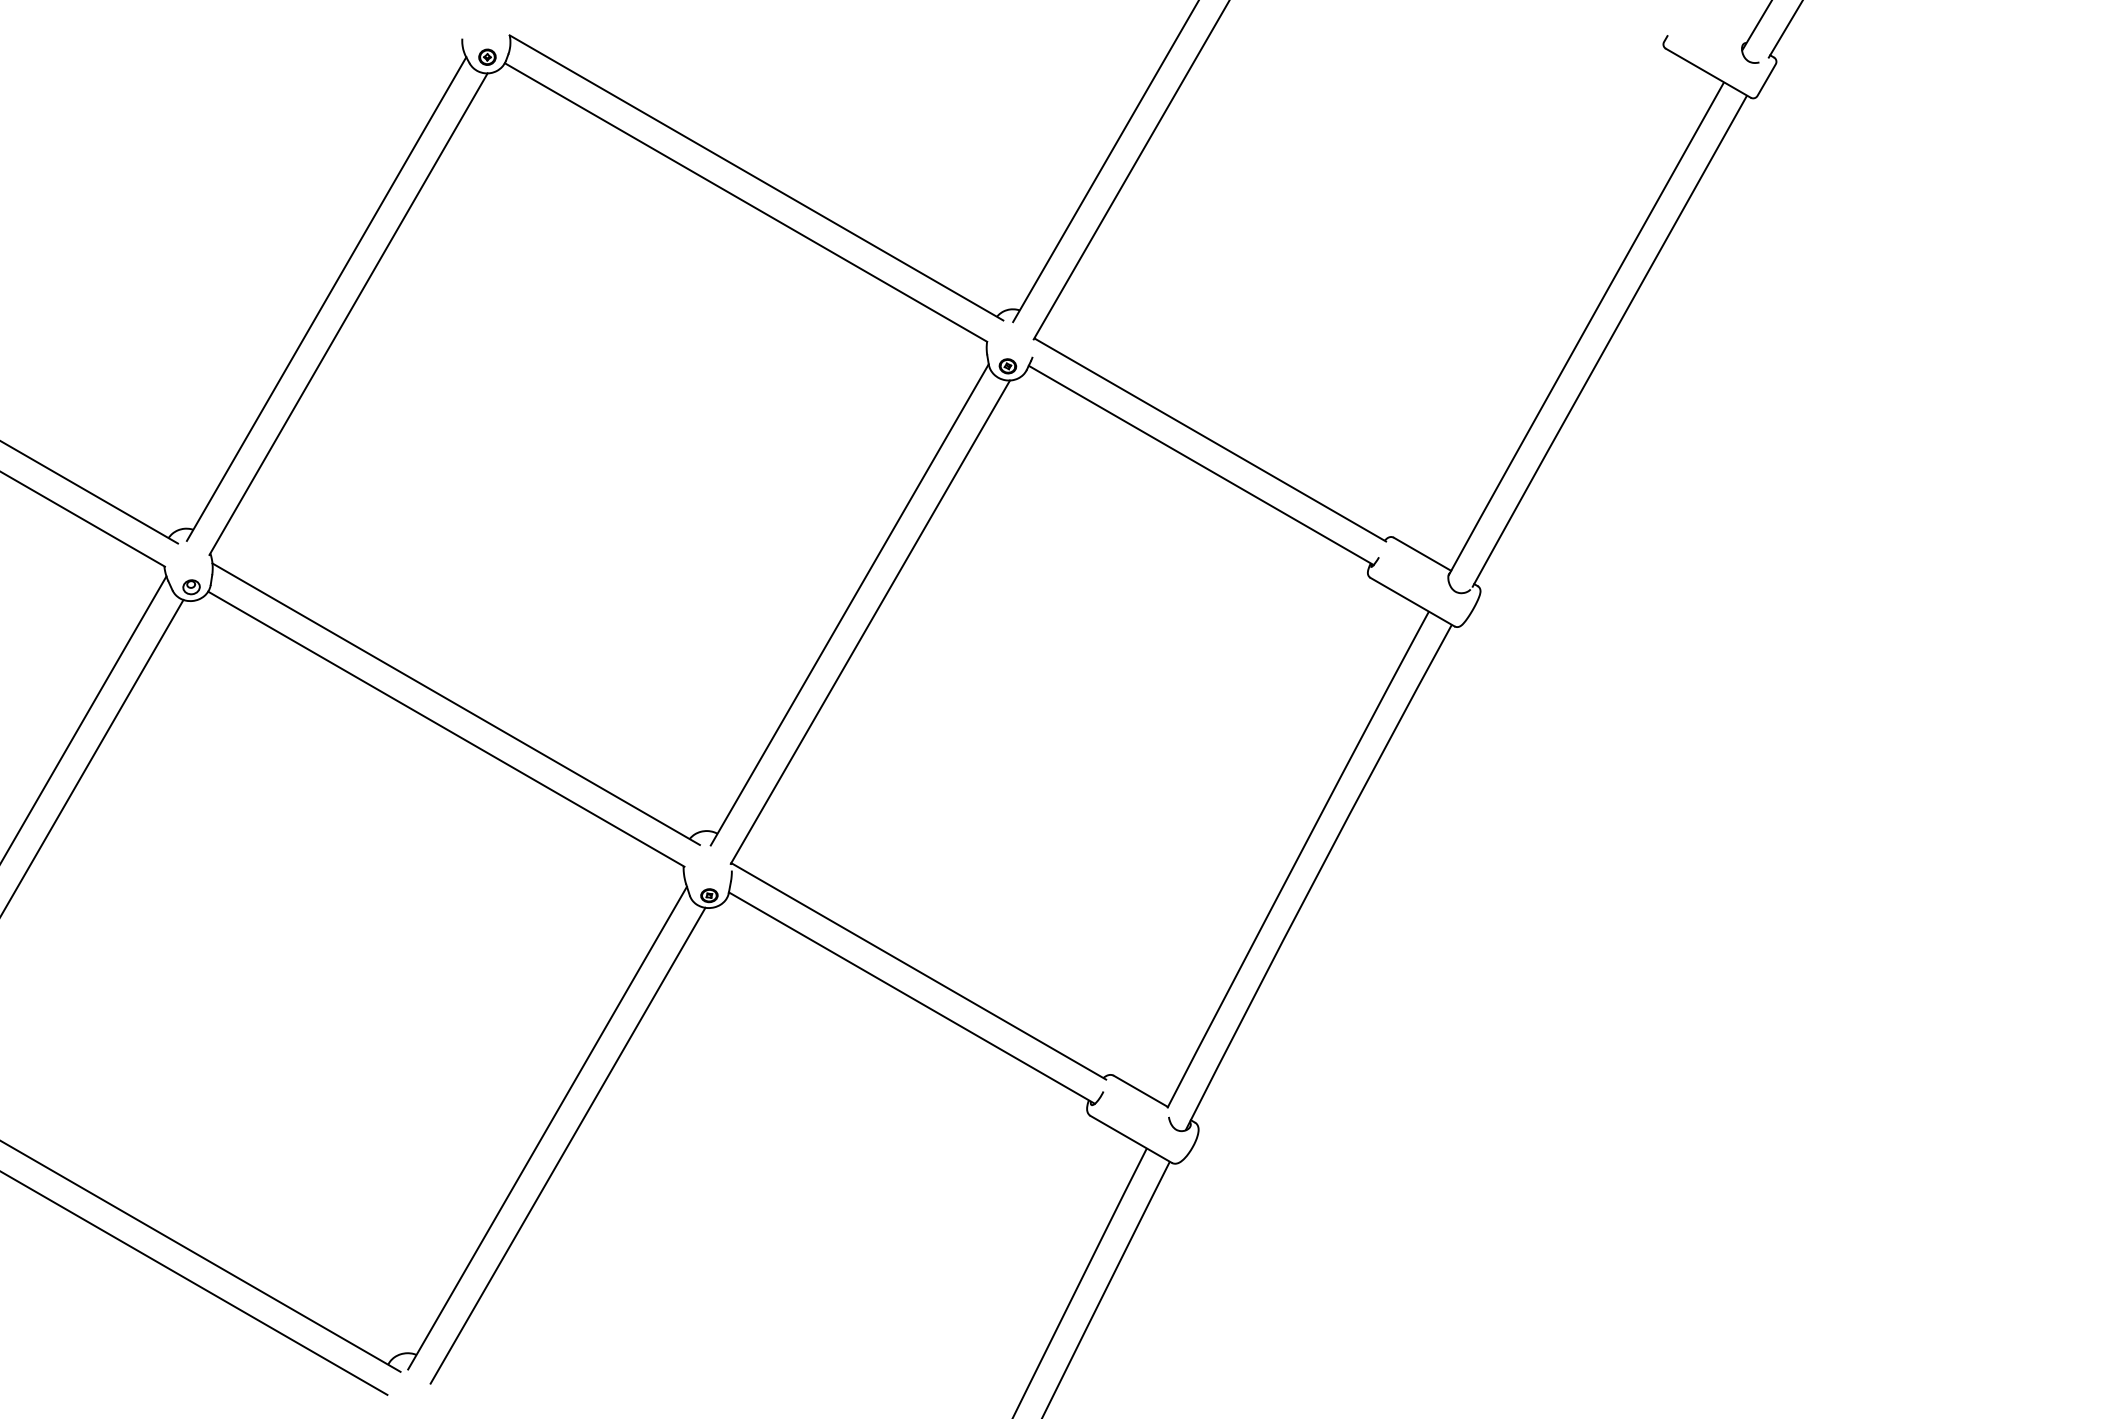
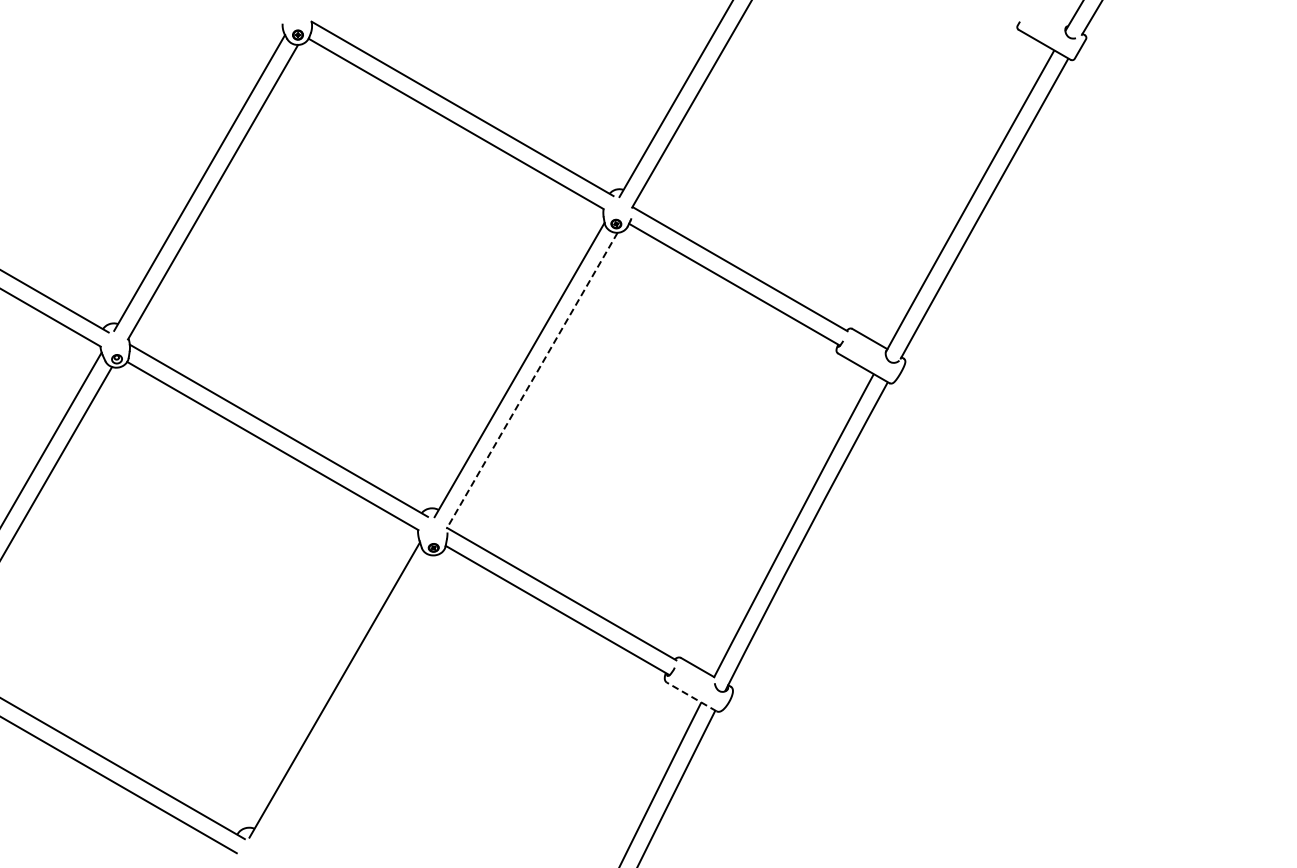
line: (870, 622) -> (532, 380), solid -> dashed
line: (1130, 1138) -> (691, 696), solid -> dashed
line: (568, 1145) -> (347, 700), removed

